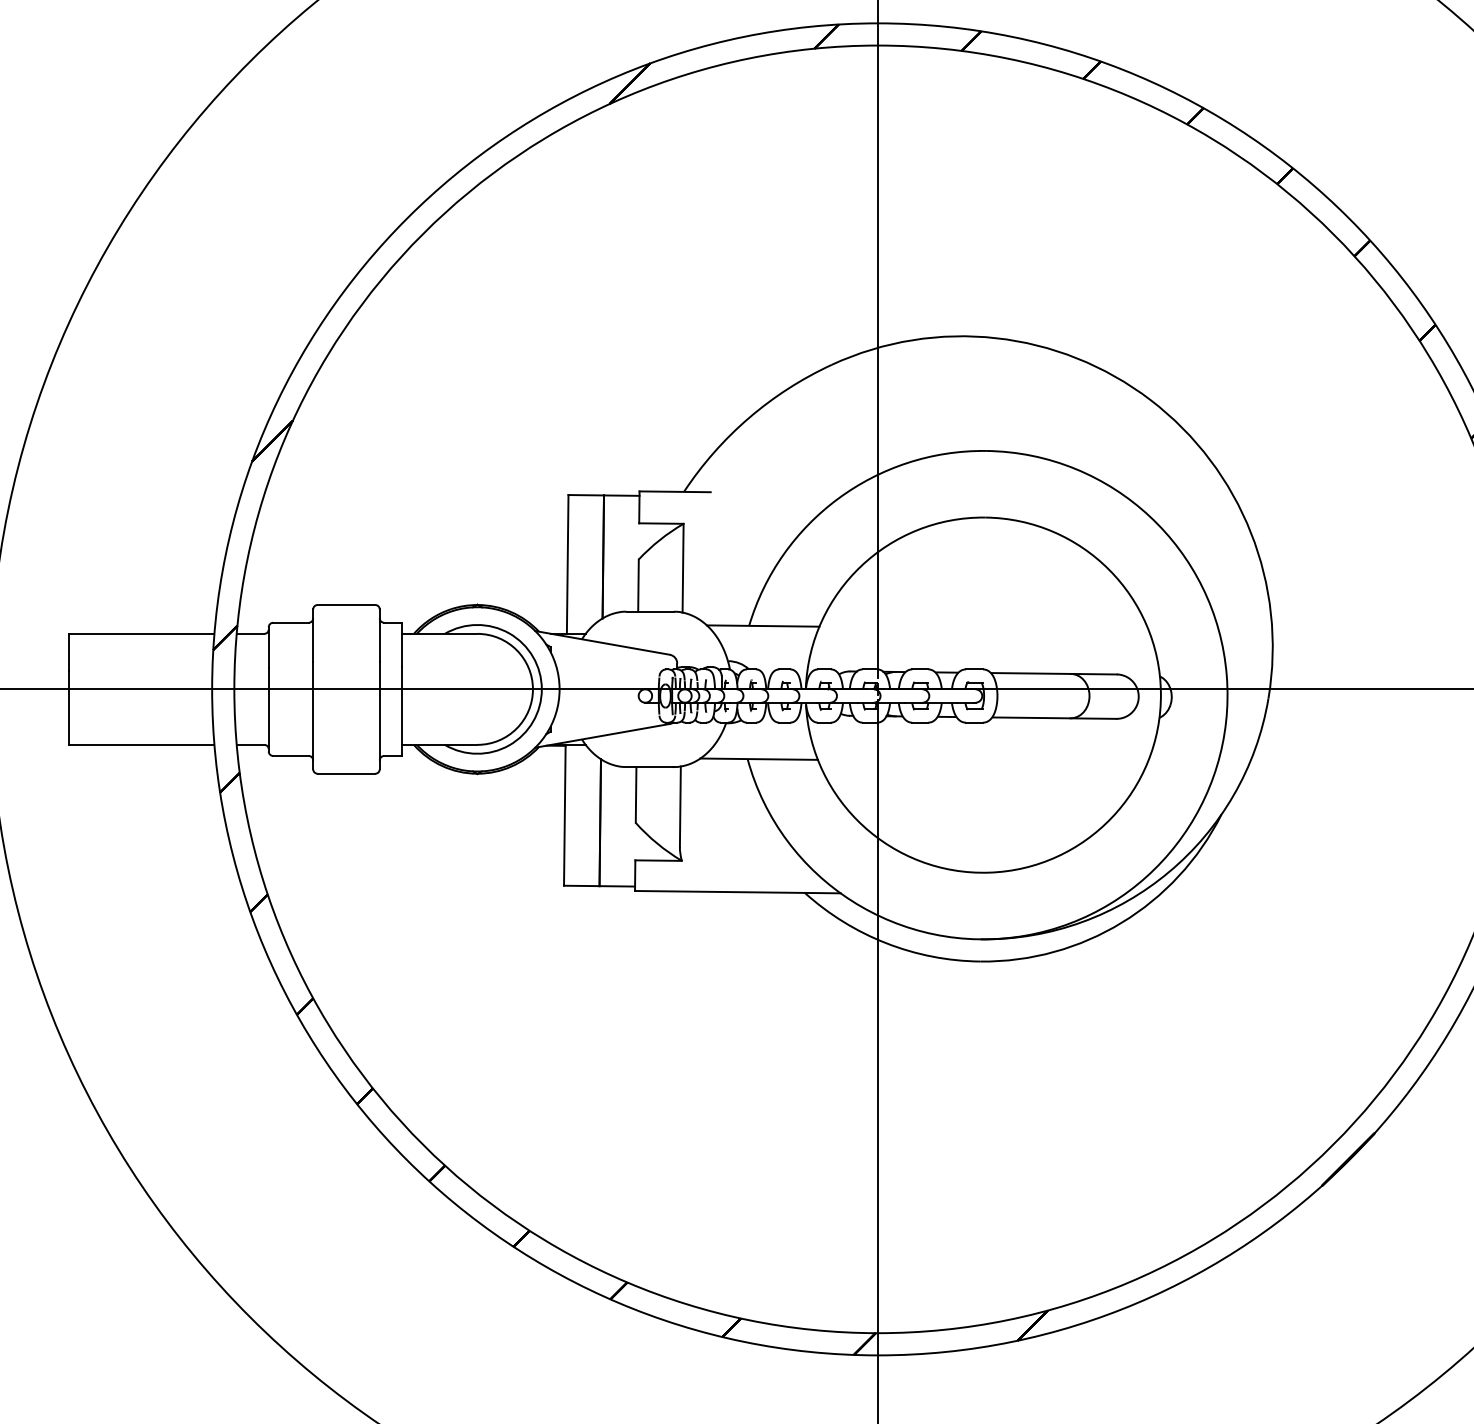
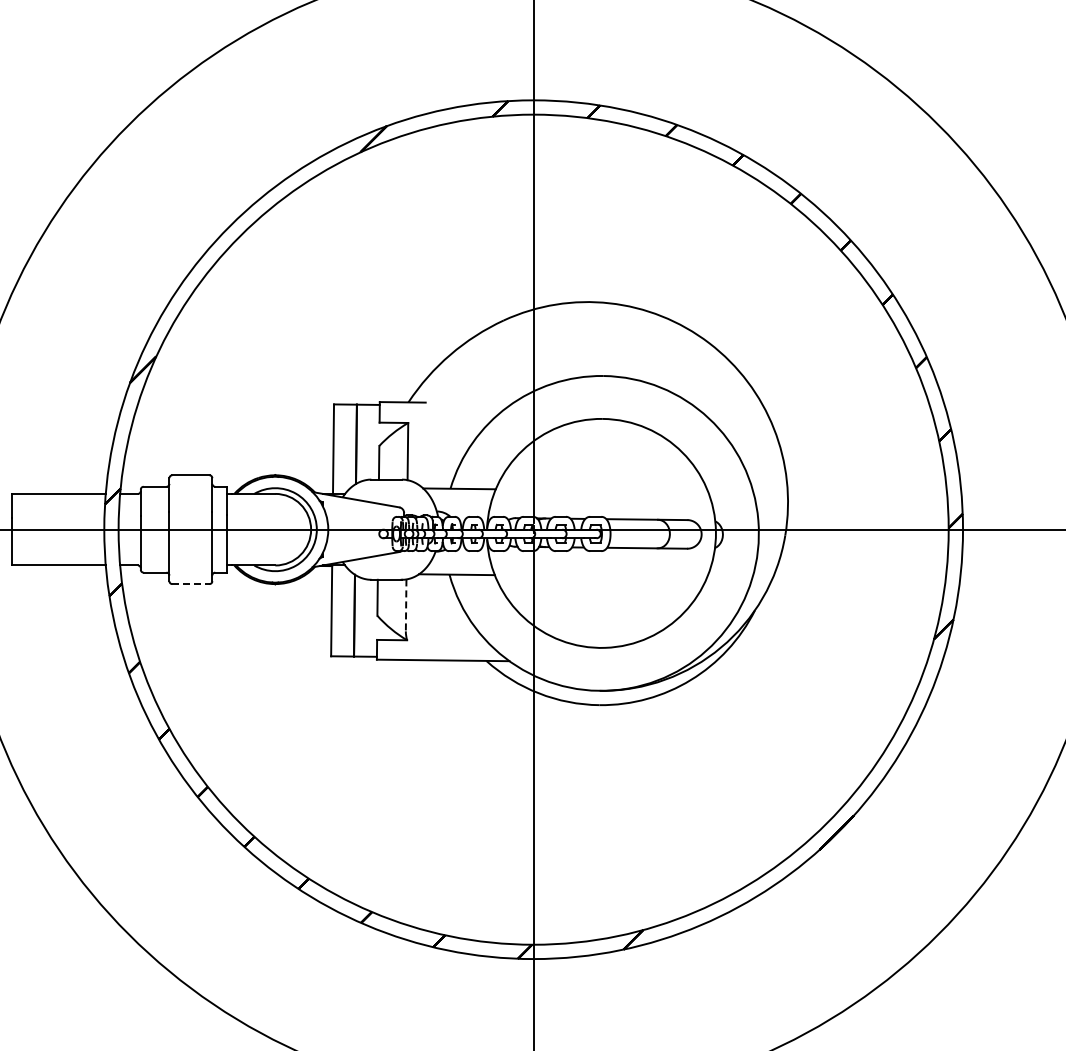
line: (345, 774) -> (190, 584), solid -> dashed
line: (680, 806) -> (406, 605), solid -> dashed

